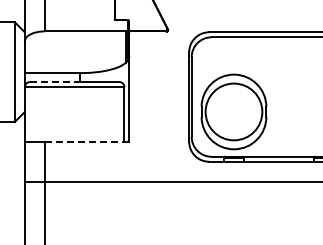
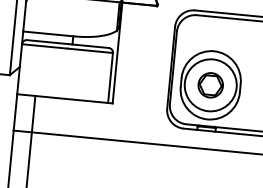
line: (52, 82) -> (47, 42), dashed -> solid
part: (233, 111) -> (210, 84), added
line: (87, 141) -> (74, 99), dashed -> solid

